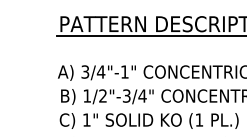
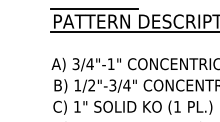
line: (105, 9) -> (93, 8), added

